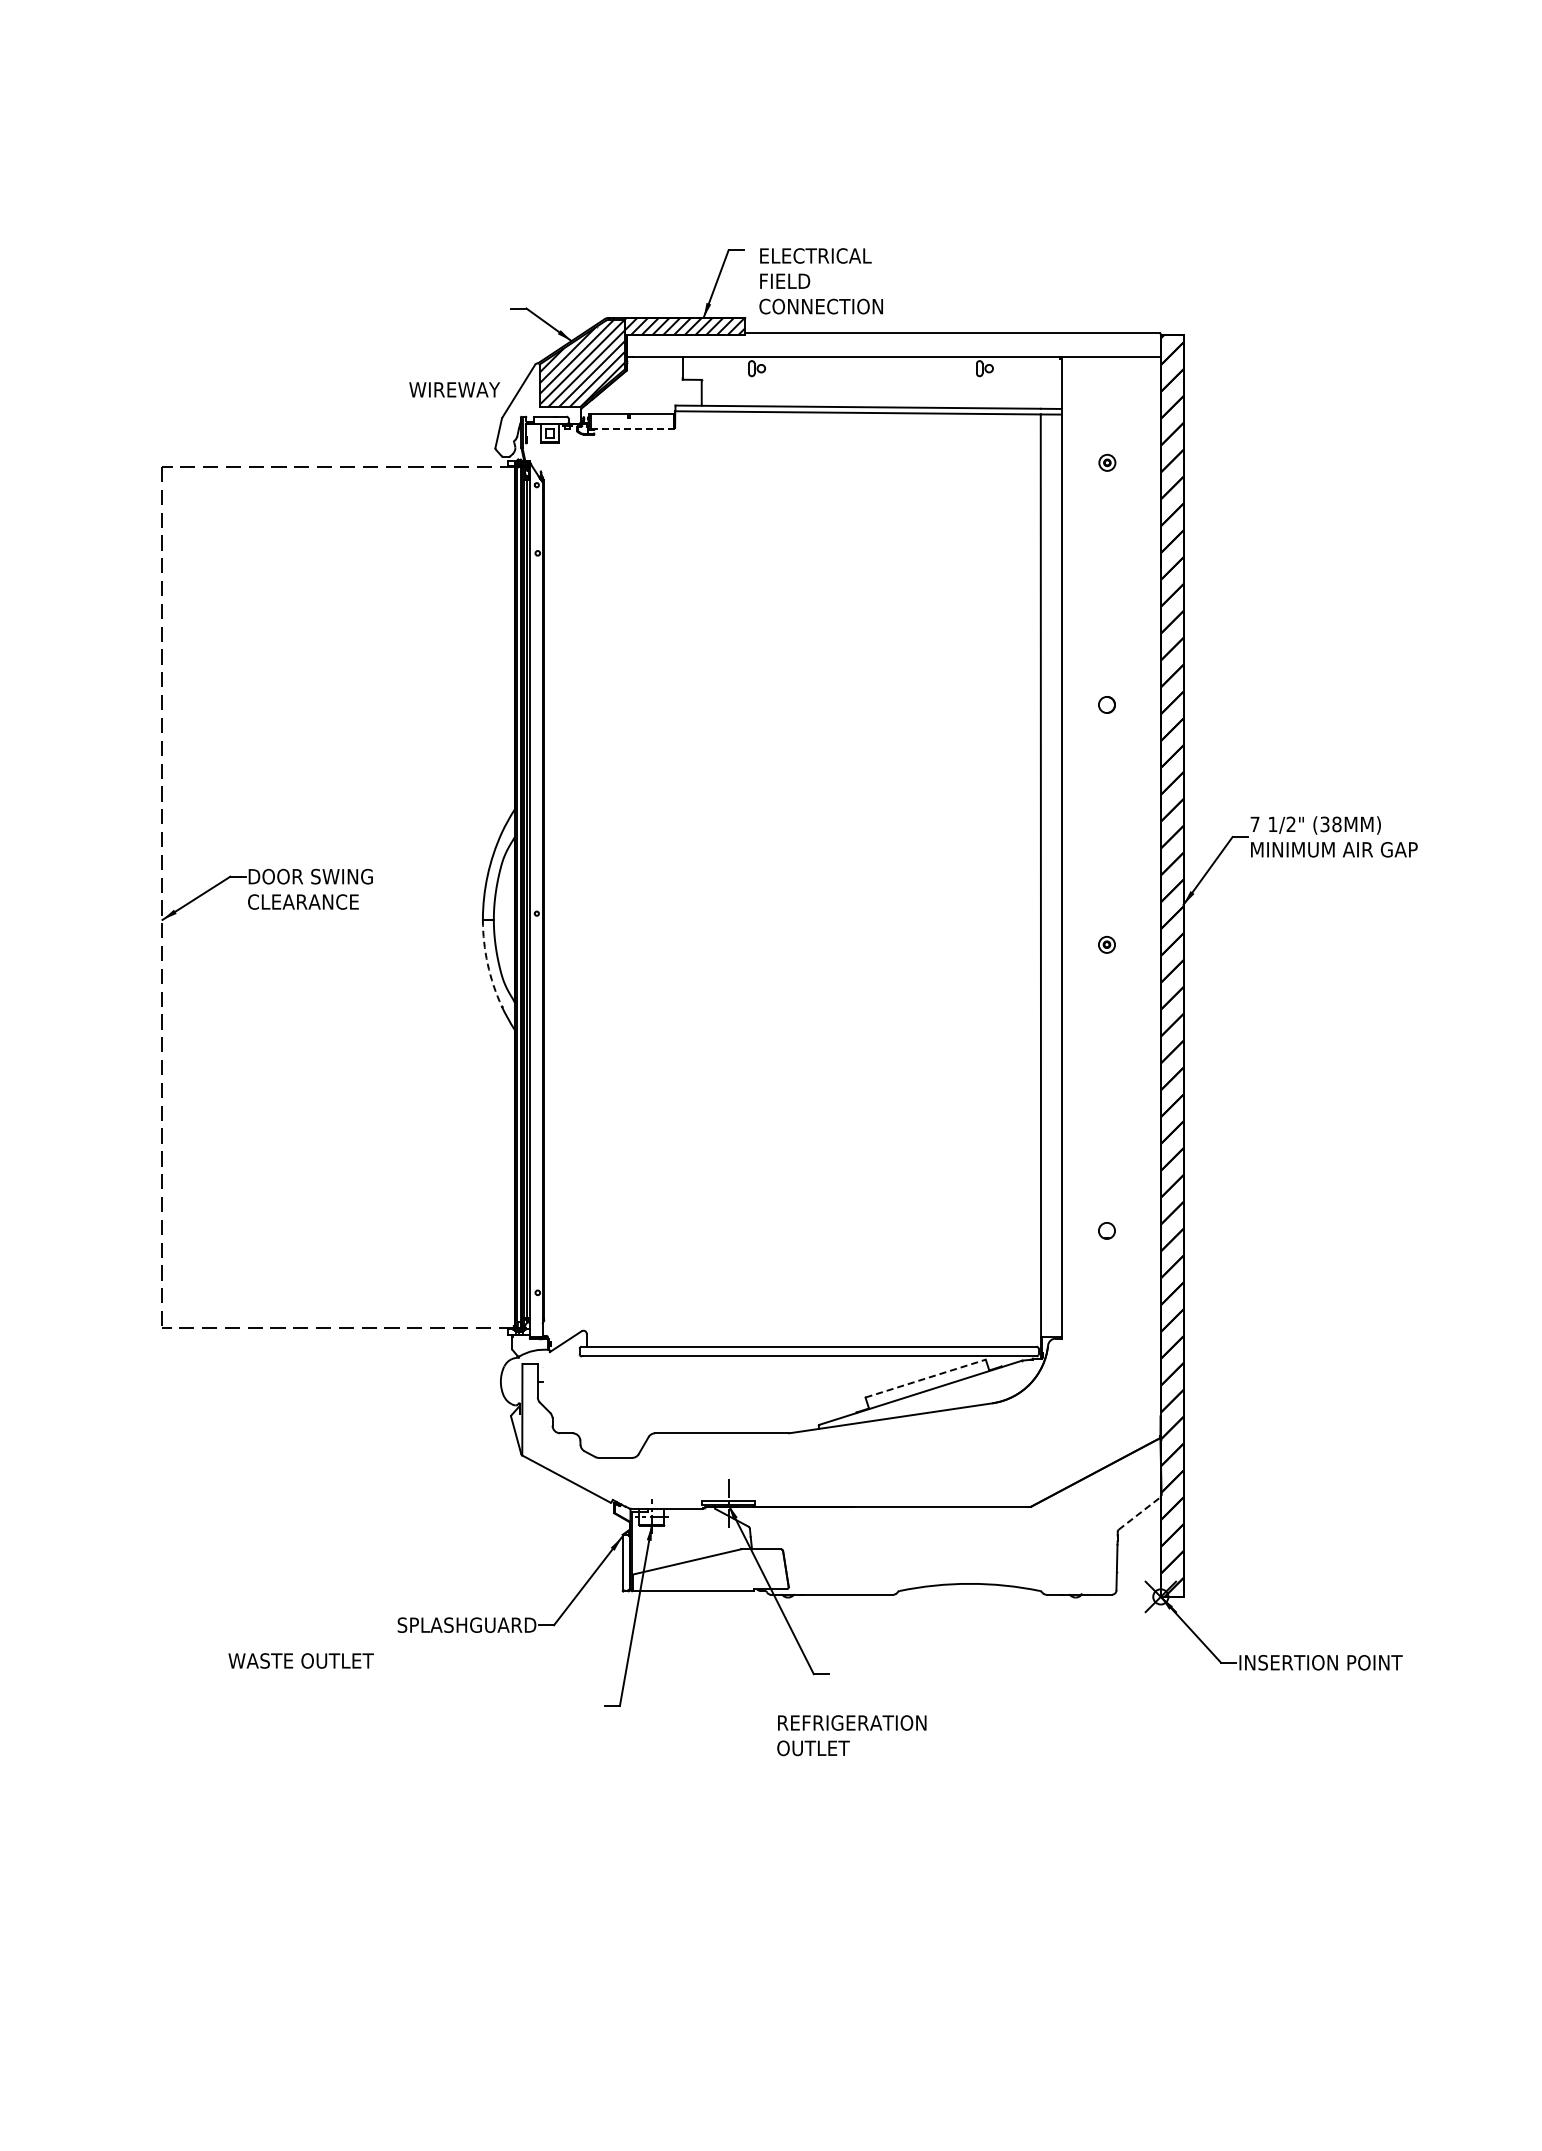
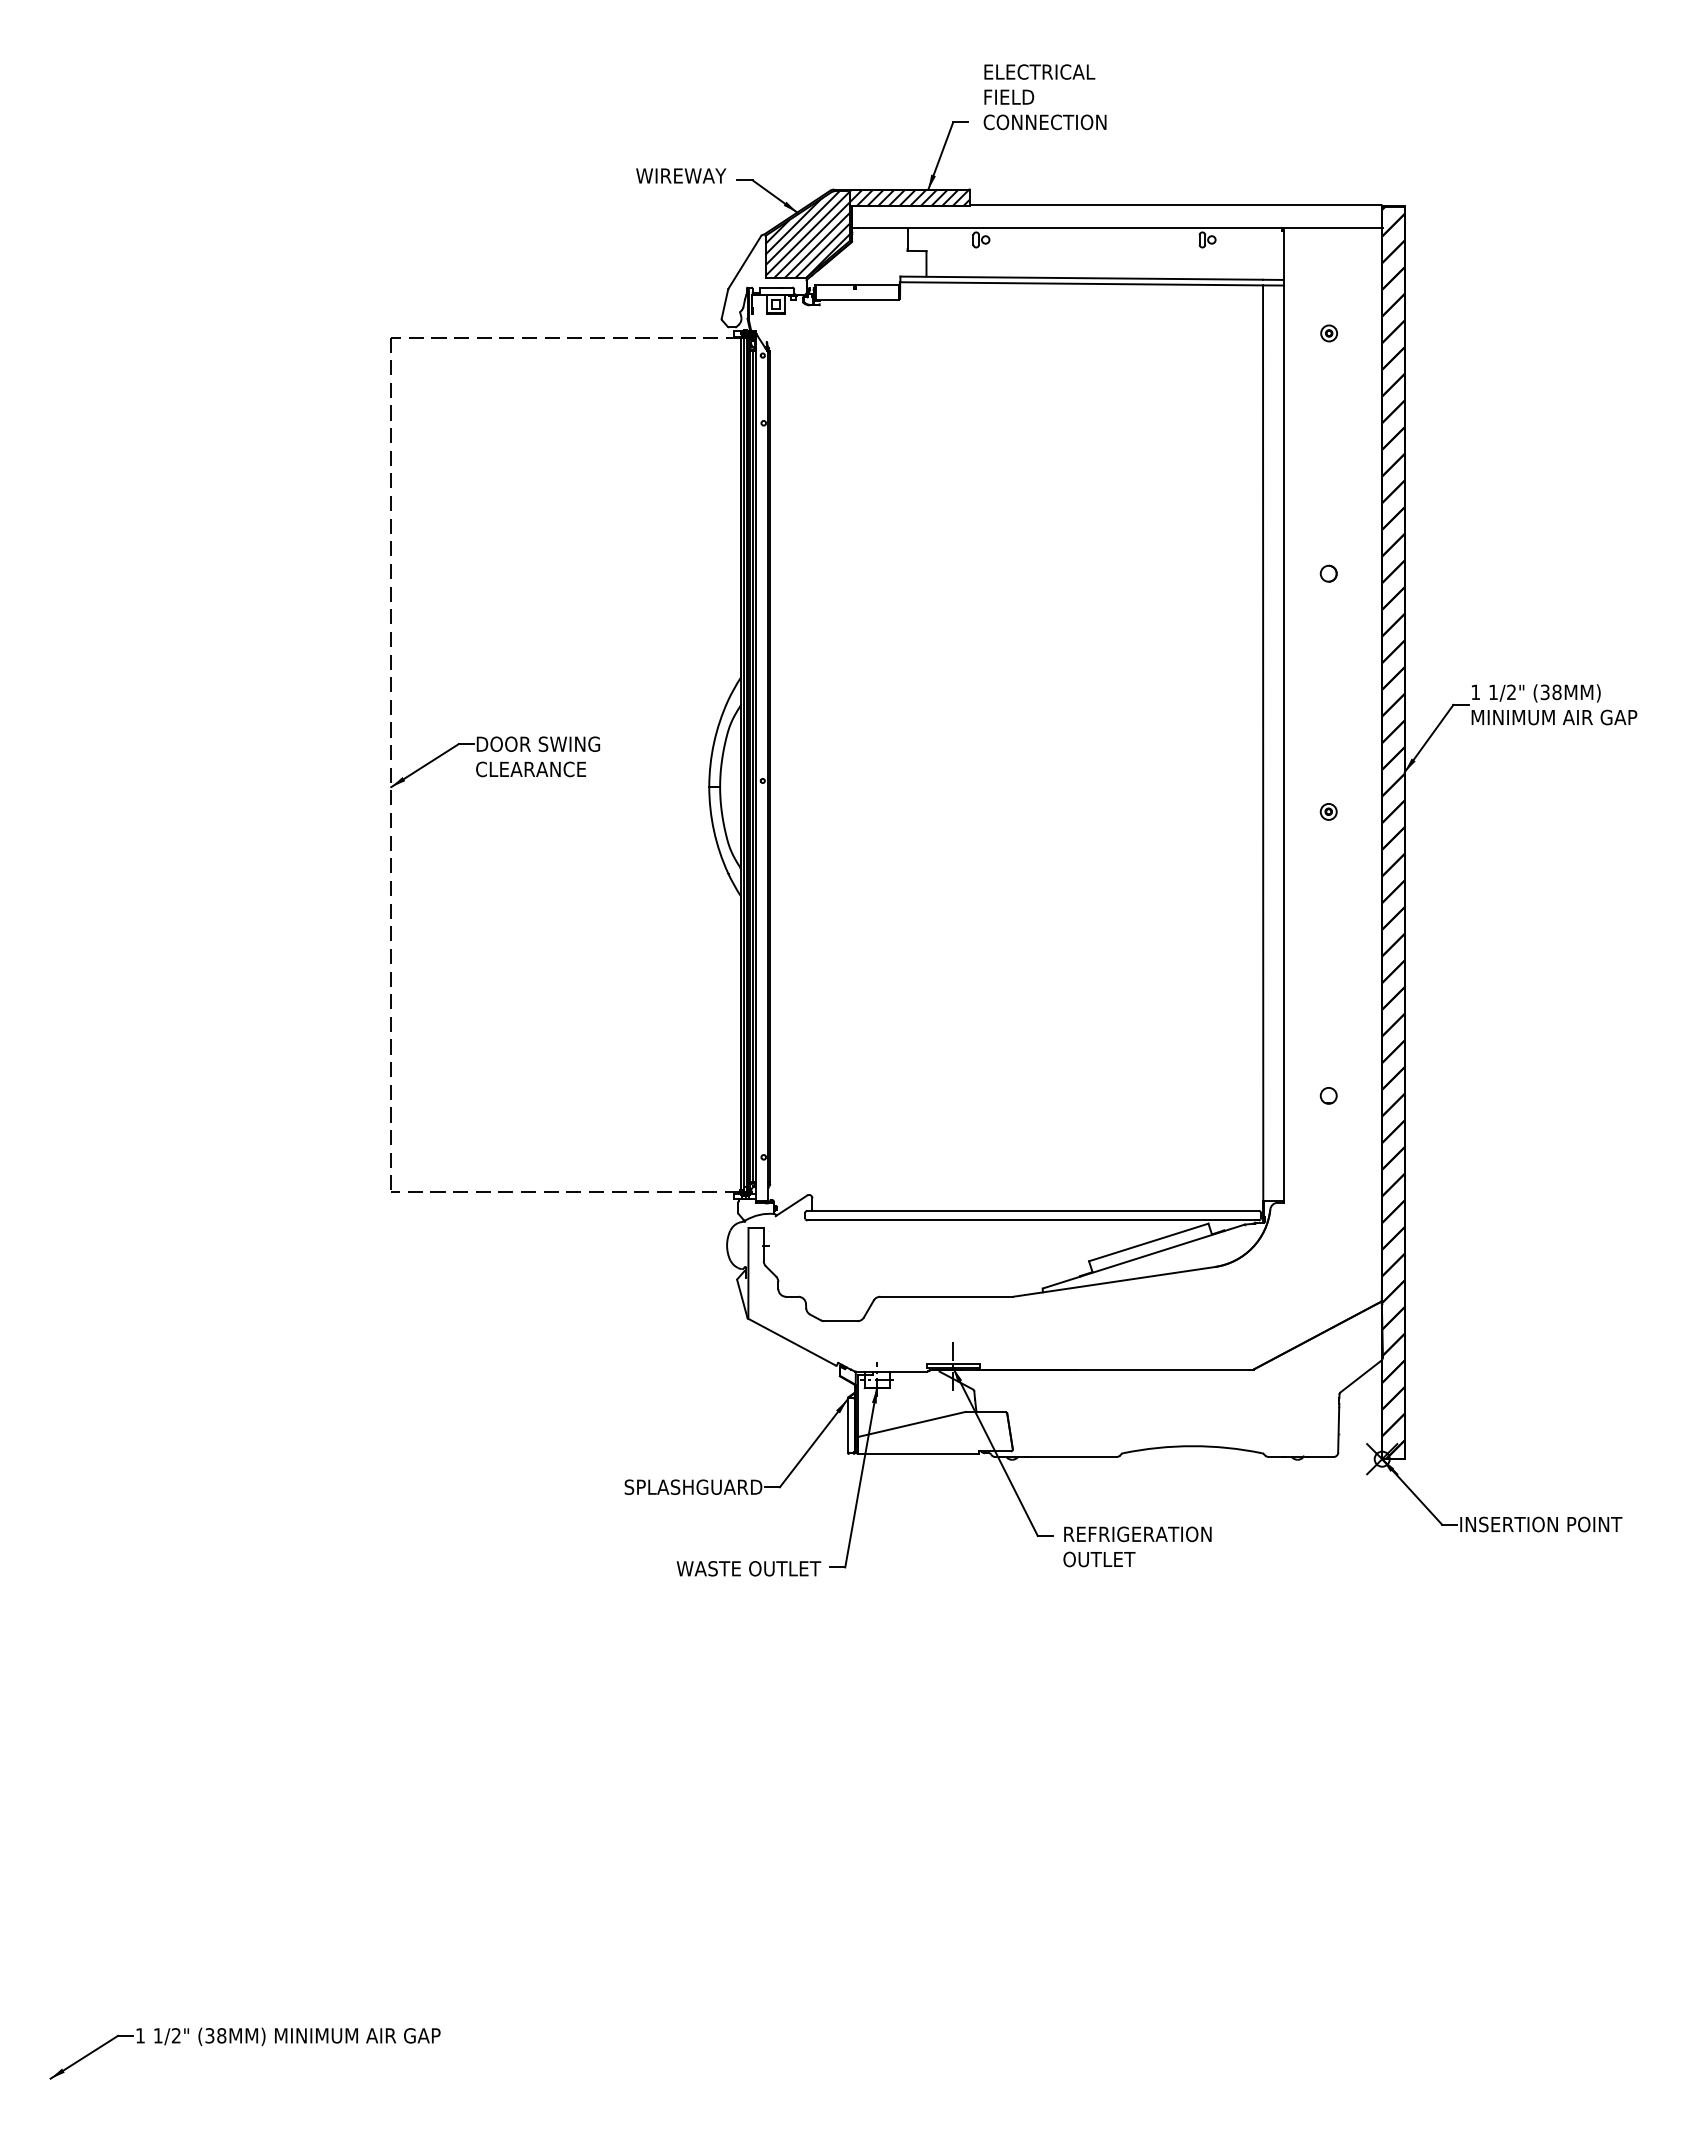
text: (820, 281) -> (1044, 97), moved
text: (454, 389) -> (681, 175), moved
line: (633, 429) -> (858, 300), dashed -> solid
text: (1254, 823) -> (1475, 691), 7 -> 1
arc: (488, 964) -> (714, 831), dashed -> solid
line: (925, 1378) -> (1148, 1242), dashed -> solid
line: (1139, 1513) -> (1361, 1376), dashed -> solid
text: (300, 1660) -> (748, 1568), moved
text: (851, 1735) -> (1137, 1546), moved

